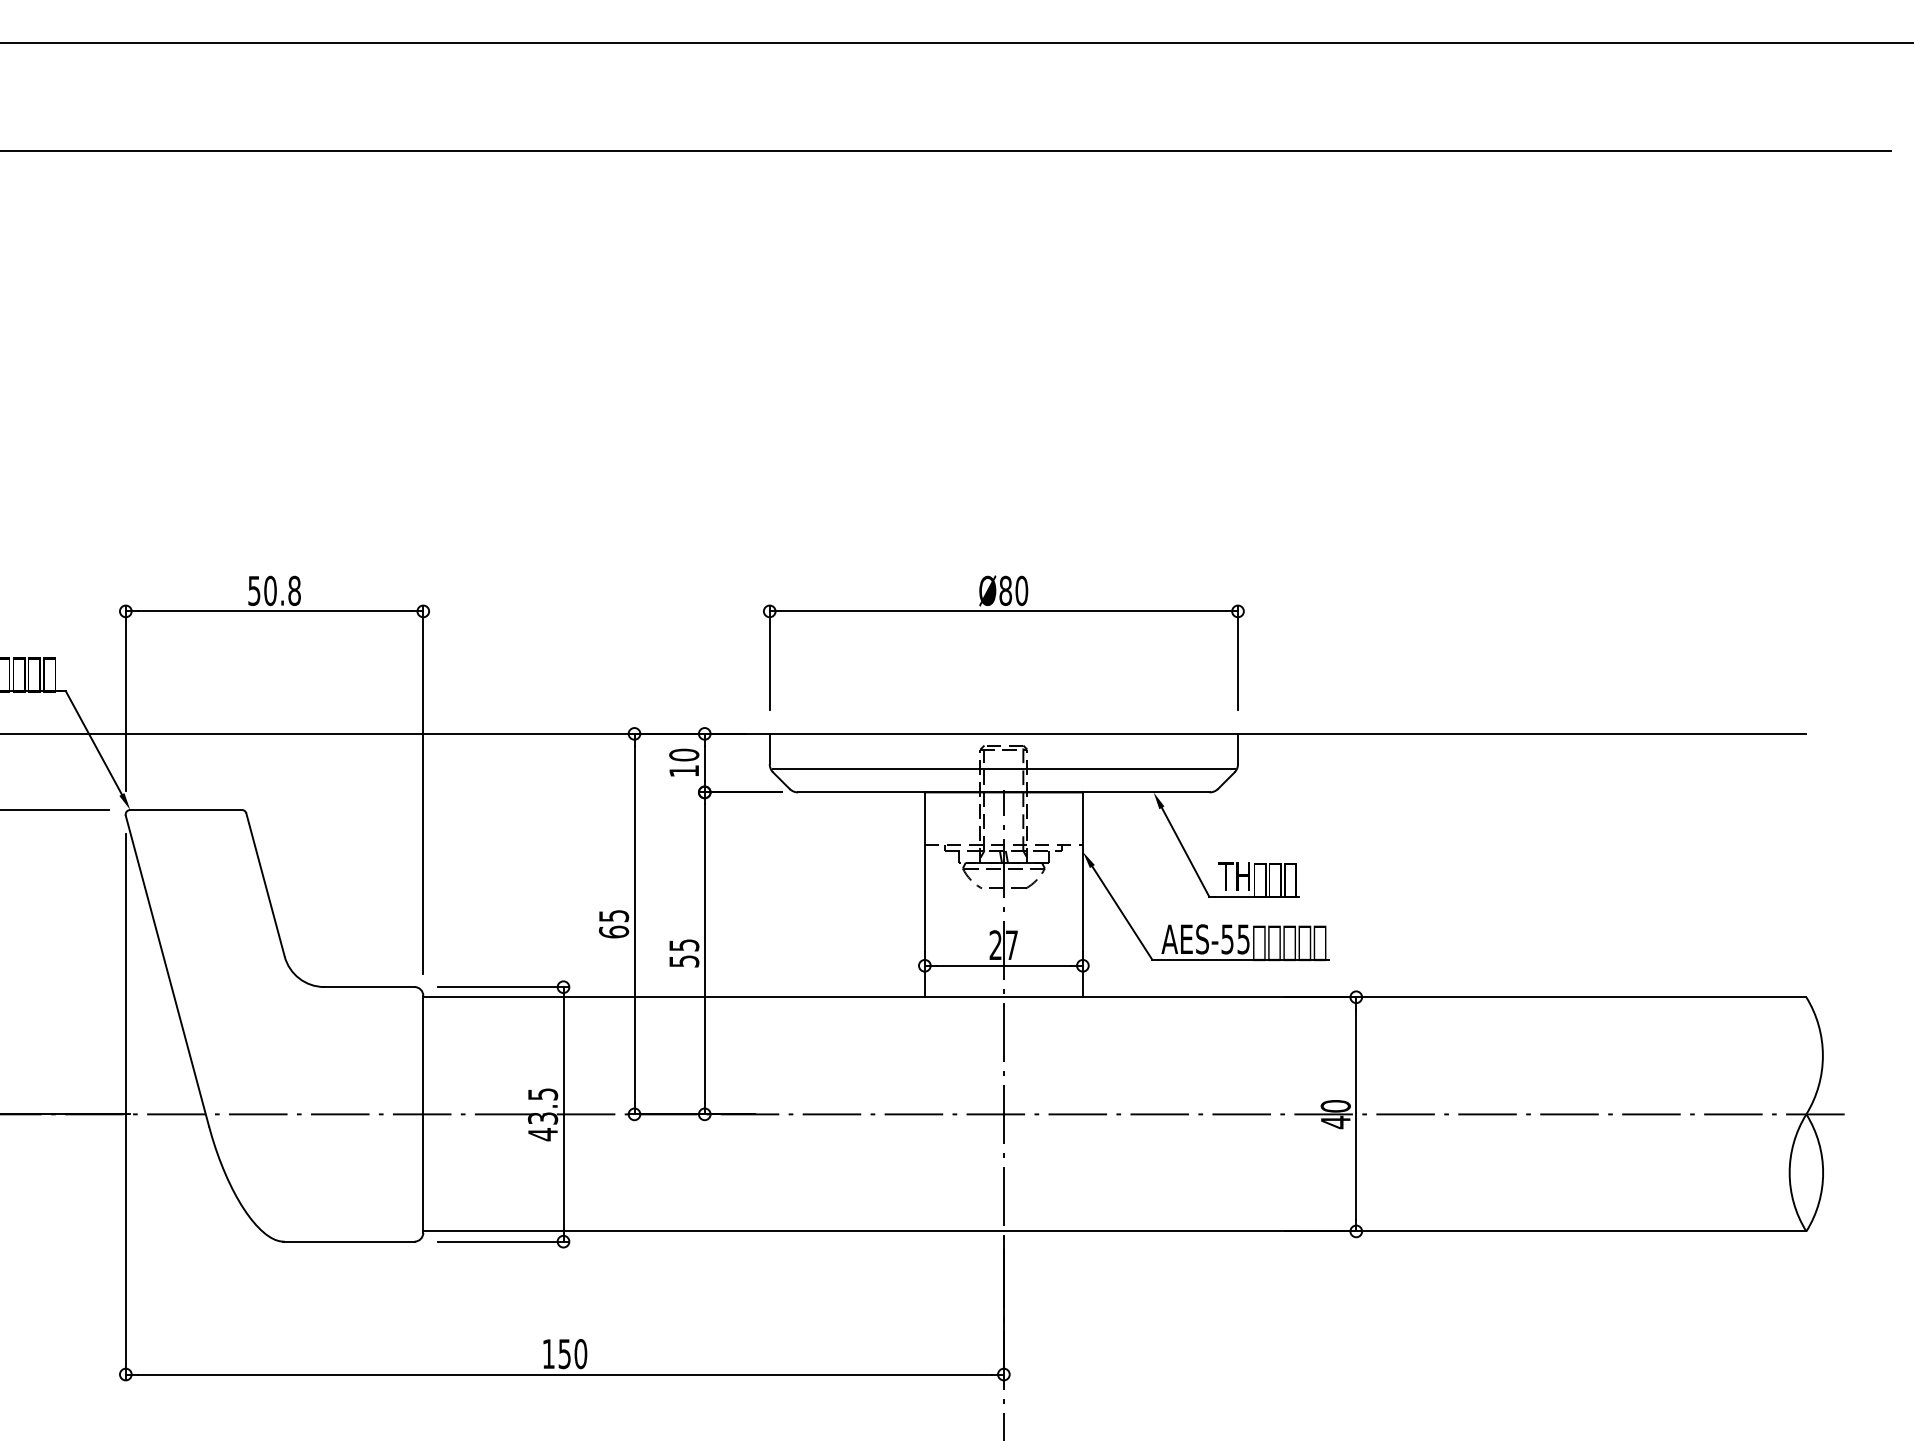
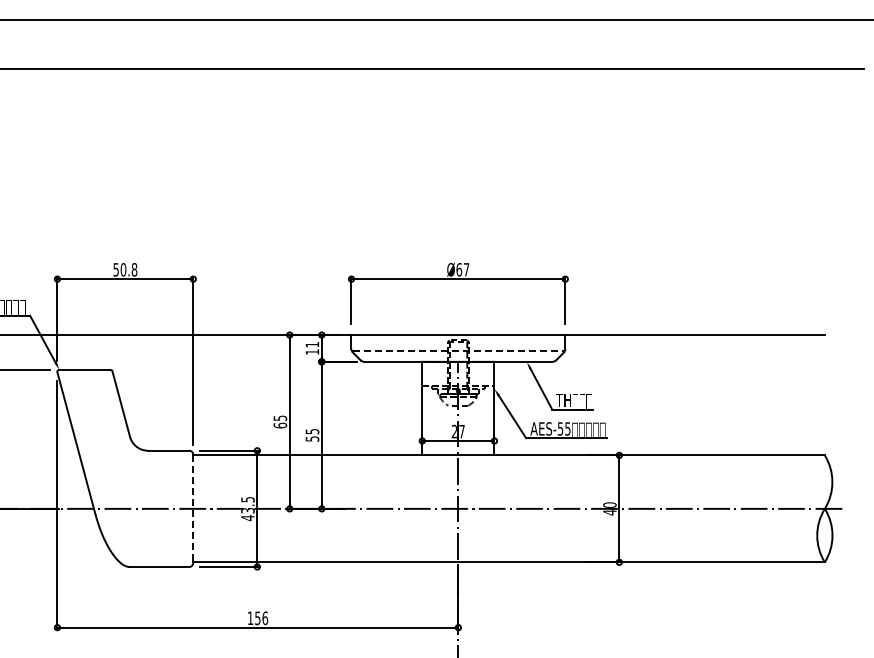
text: (1012, 590) -> (462, 269), Ø80 -> Ø67
text: (684, 754) -> (312, 344), 10 -> 11
line: (1004, 769) -> (458, 351), solid -> dashed
line: (423, 1115) -> (193, 509), solid -> dashed
text: (581, 1352) -> (265, 617), 150 -> 156

